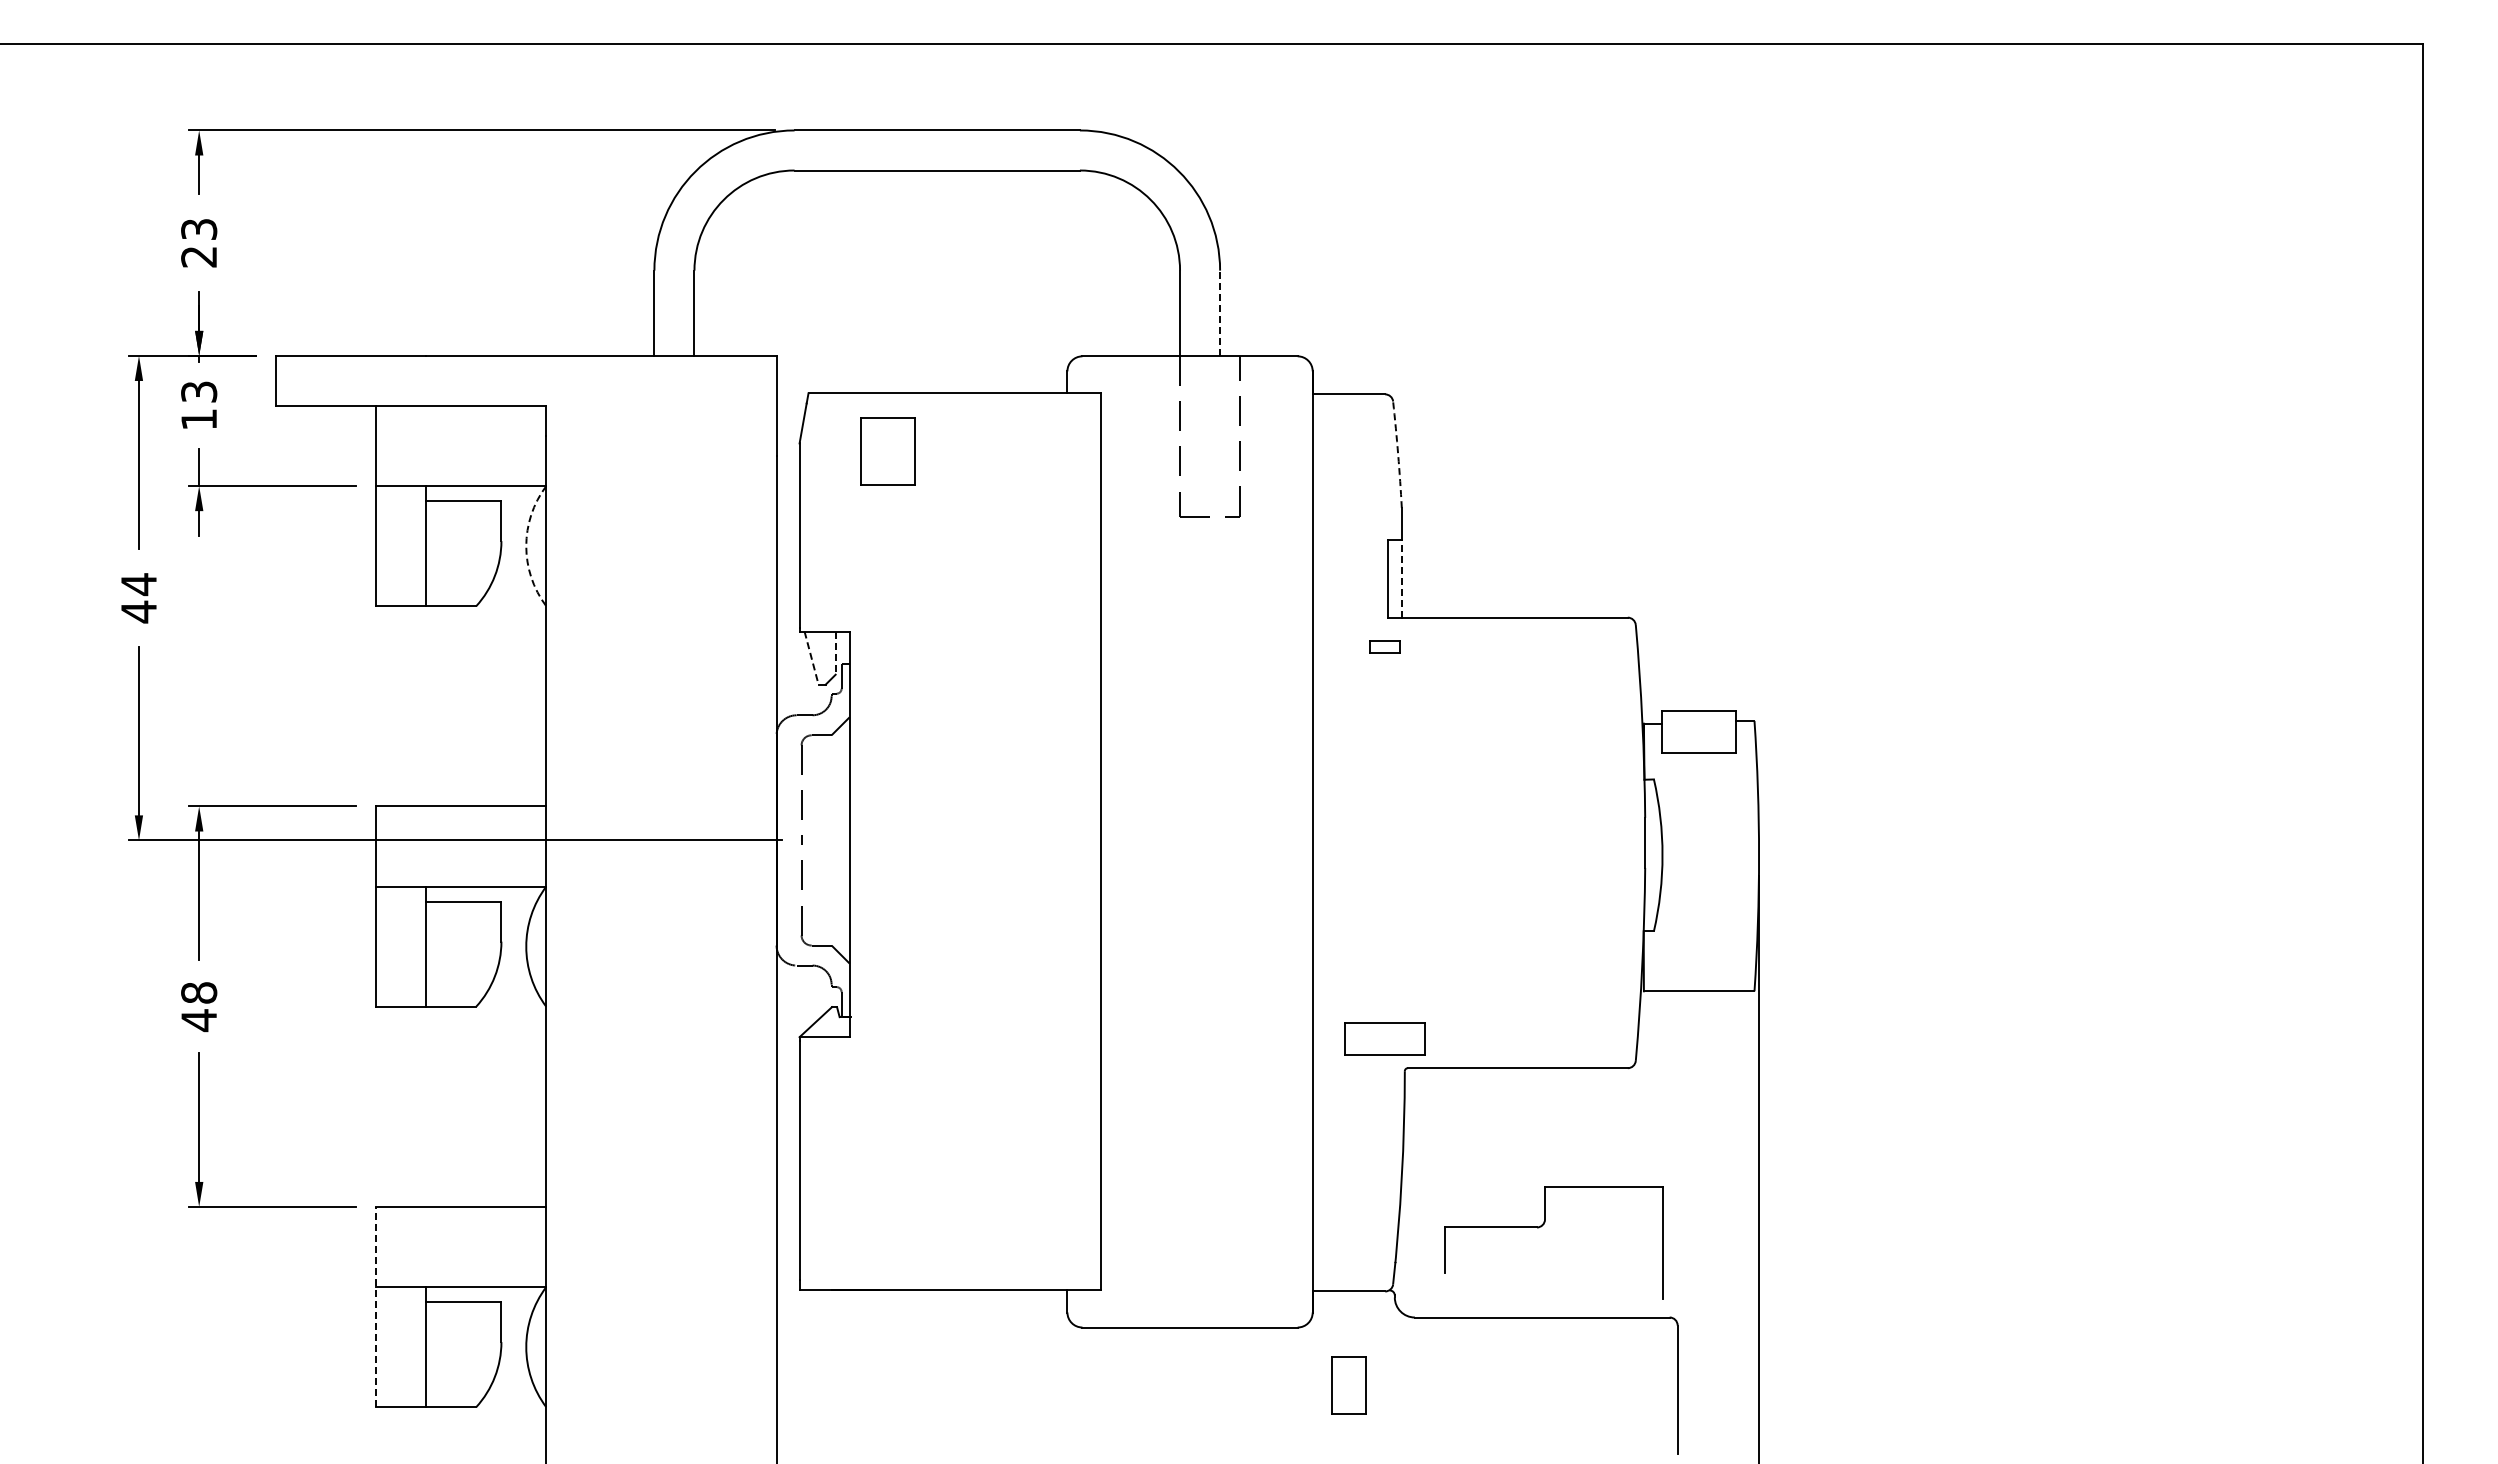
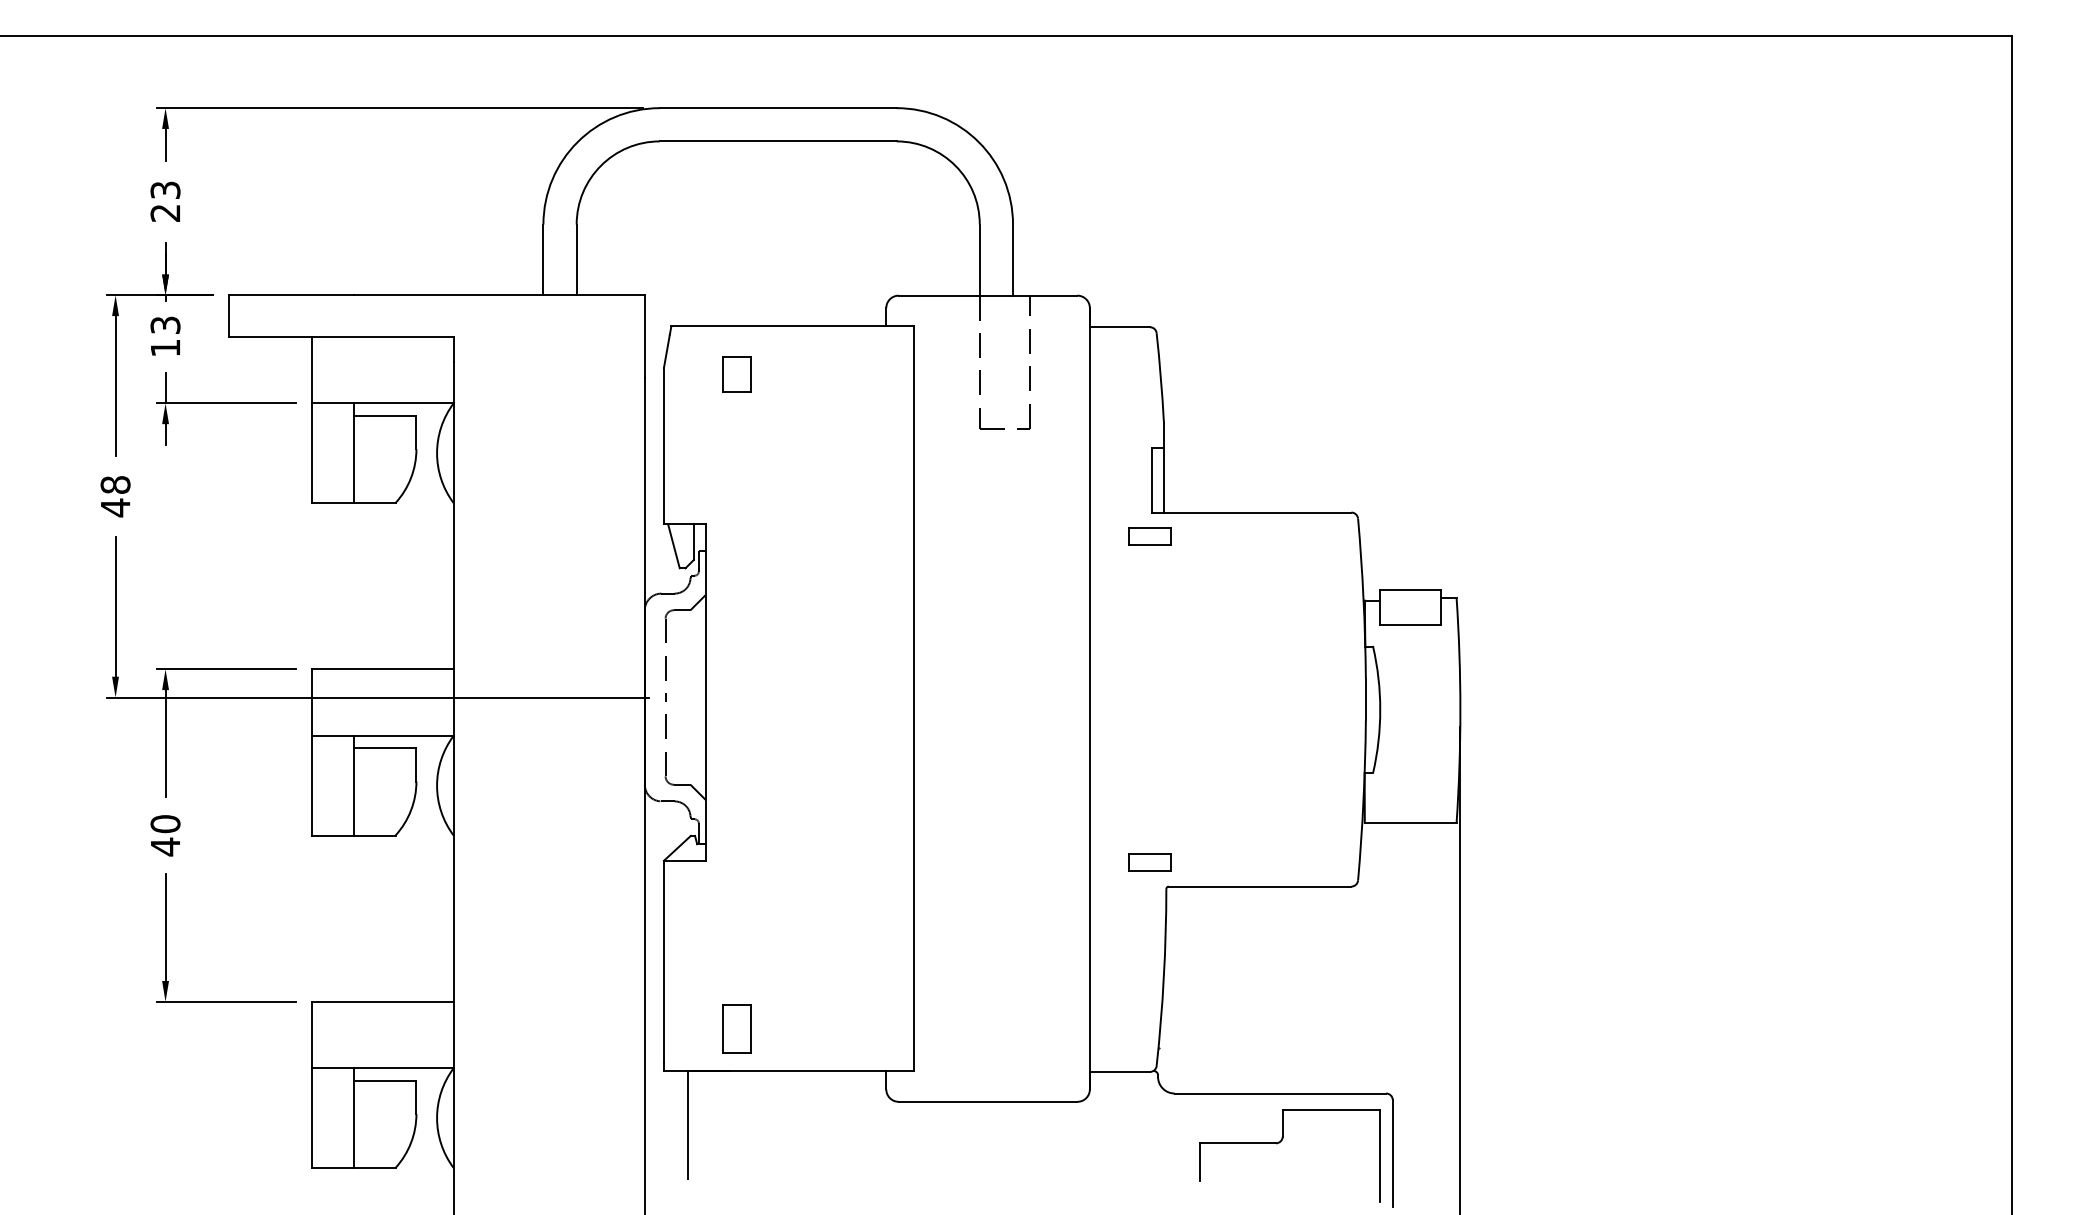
line: (1220, 313) -> (1013, 260), dashed -> solid
part: (887, 450) -> (736, 373), size x0.62
arc: (1398, 454) -> (1161, 377), dashed -> solid
arc: (526, 546) -> (437, 453), dashed -> solid
line: (1401, 578) -> (1163, 480), dashed -> solid
text: (138, 584) -> (115, 485), 44 -> 48
part: (1384, 646) -> (1149, 536), size x1.67
line: (835, 653) -> (693, 542), dashed -> solid
line: (811, 658) -> (673, 546), dashed -> solid
text: (199, 992) -> (165, 823), 48 -> 40
part: (1384, 1038) -> (1149, 861), size x0.62
part: (1541, 1227) -> (1279, 1143), moved
line: (376, 1306) -> (312, 1084), dashed -> solid
line: (828, 1355) -> (687, 1125), added
part: (1348, 1385) -> (736, 1028), moved

